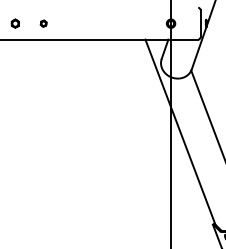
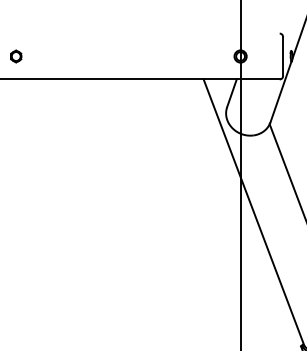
part: (43, 23) -> (56, 56), removed

